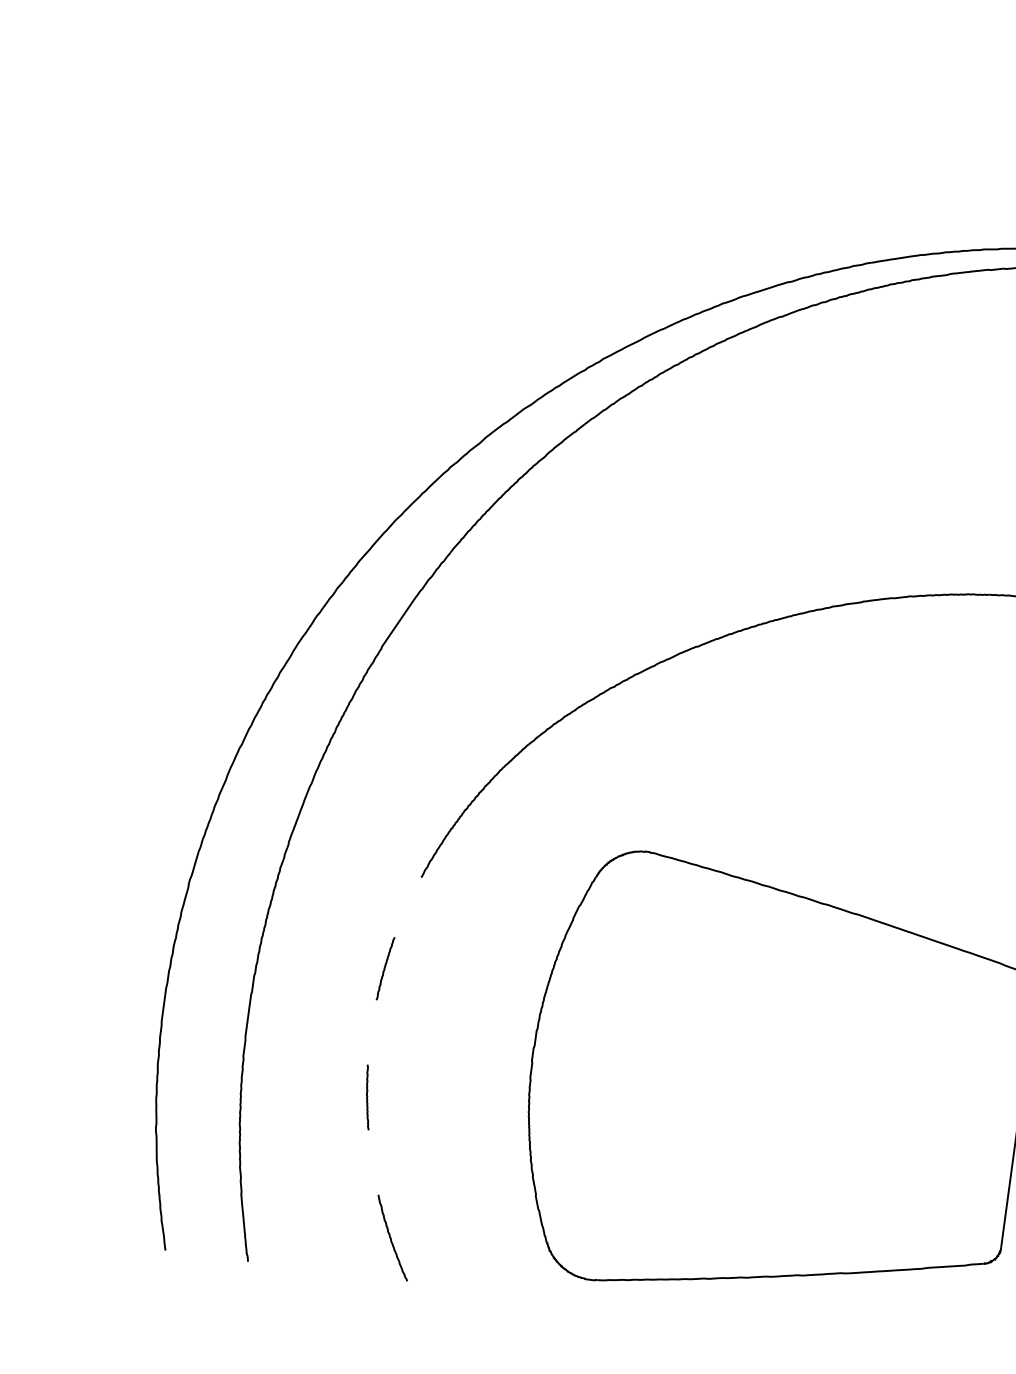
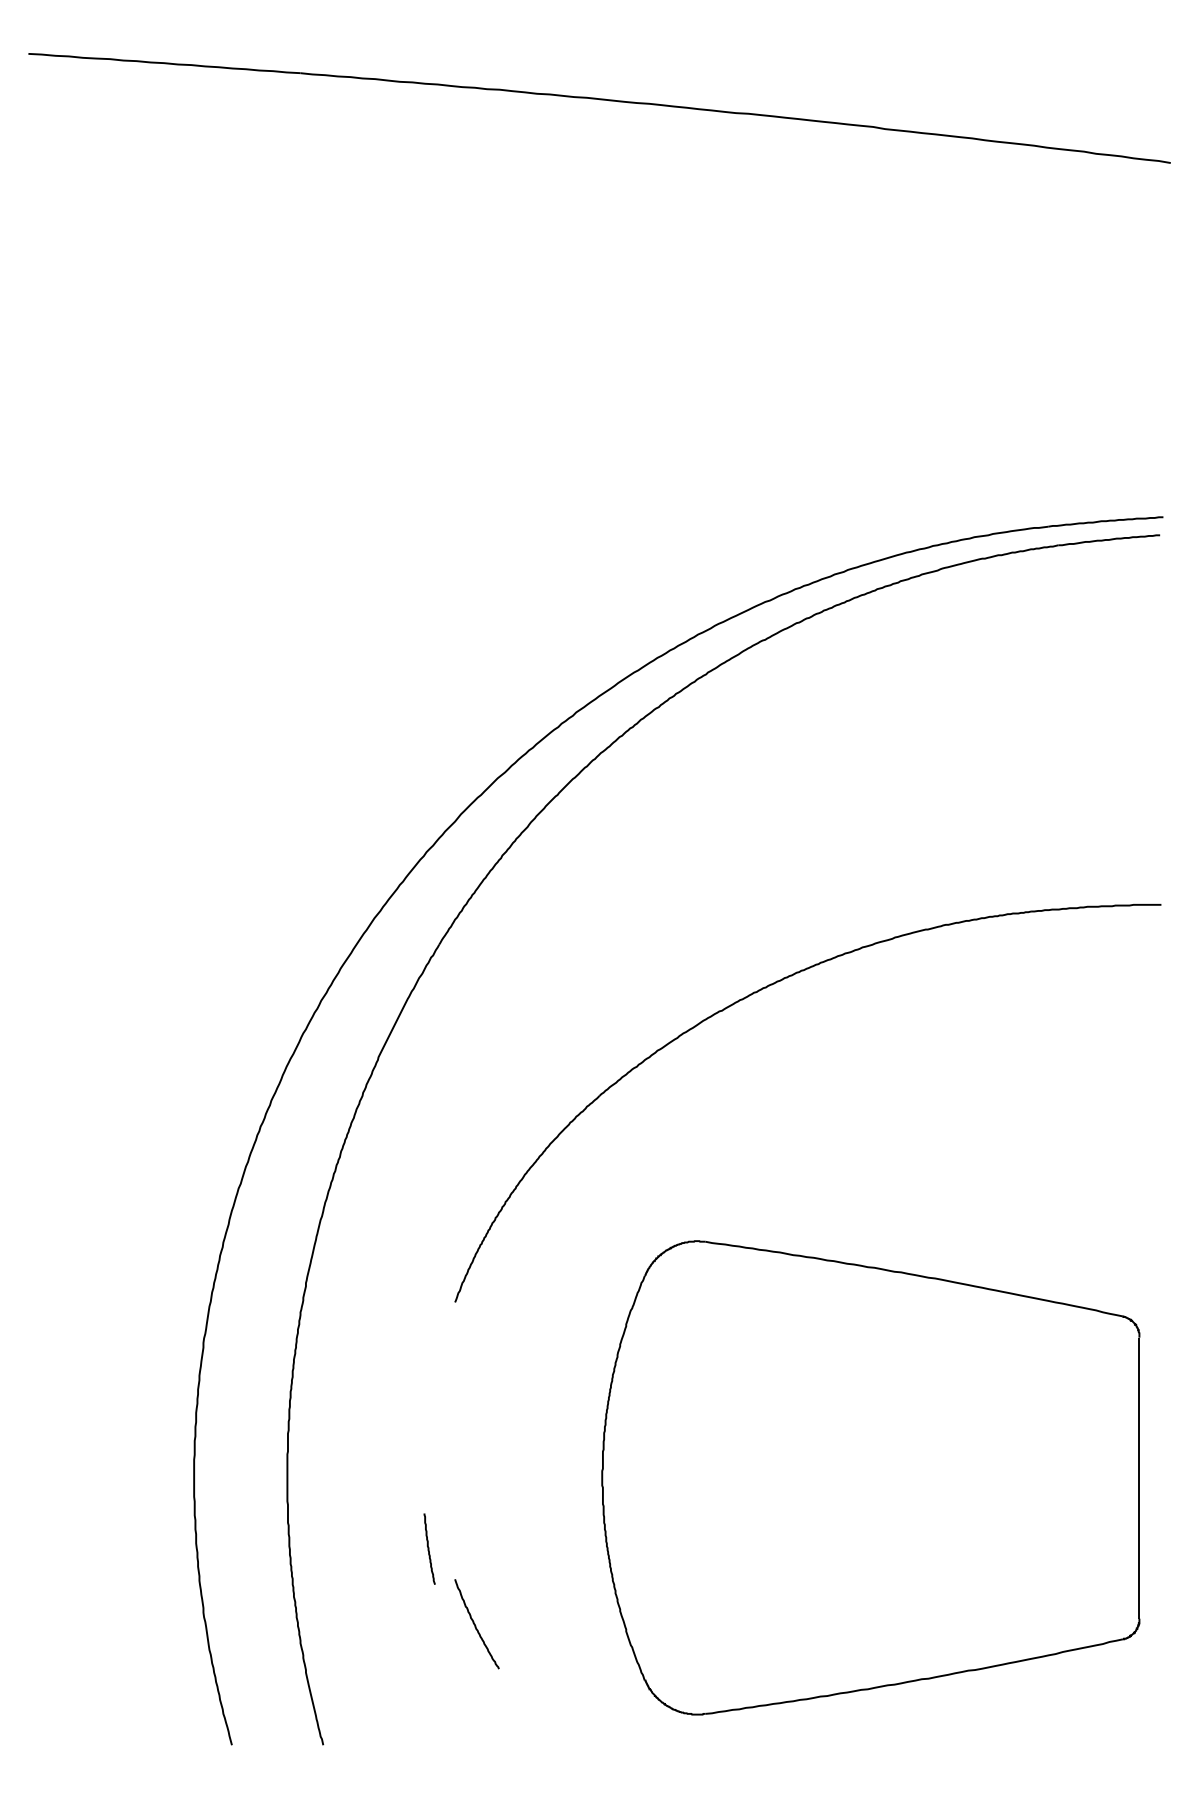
curve: (385, 968) -> (429, 1406), removed
curve: (391, 1238) -> (475, 1624), moved

